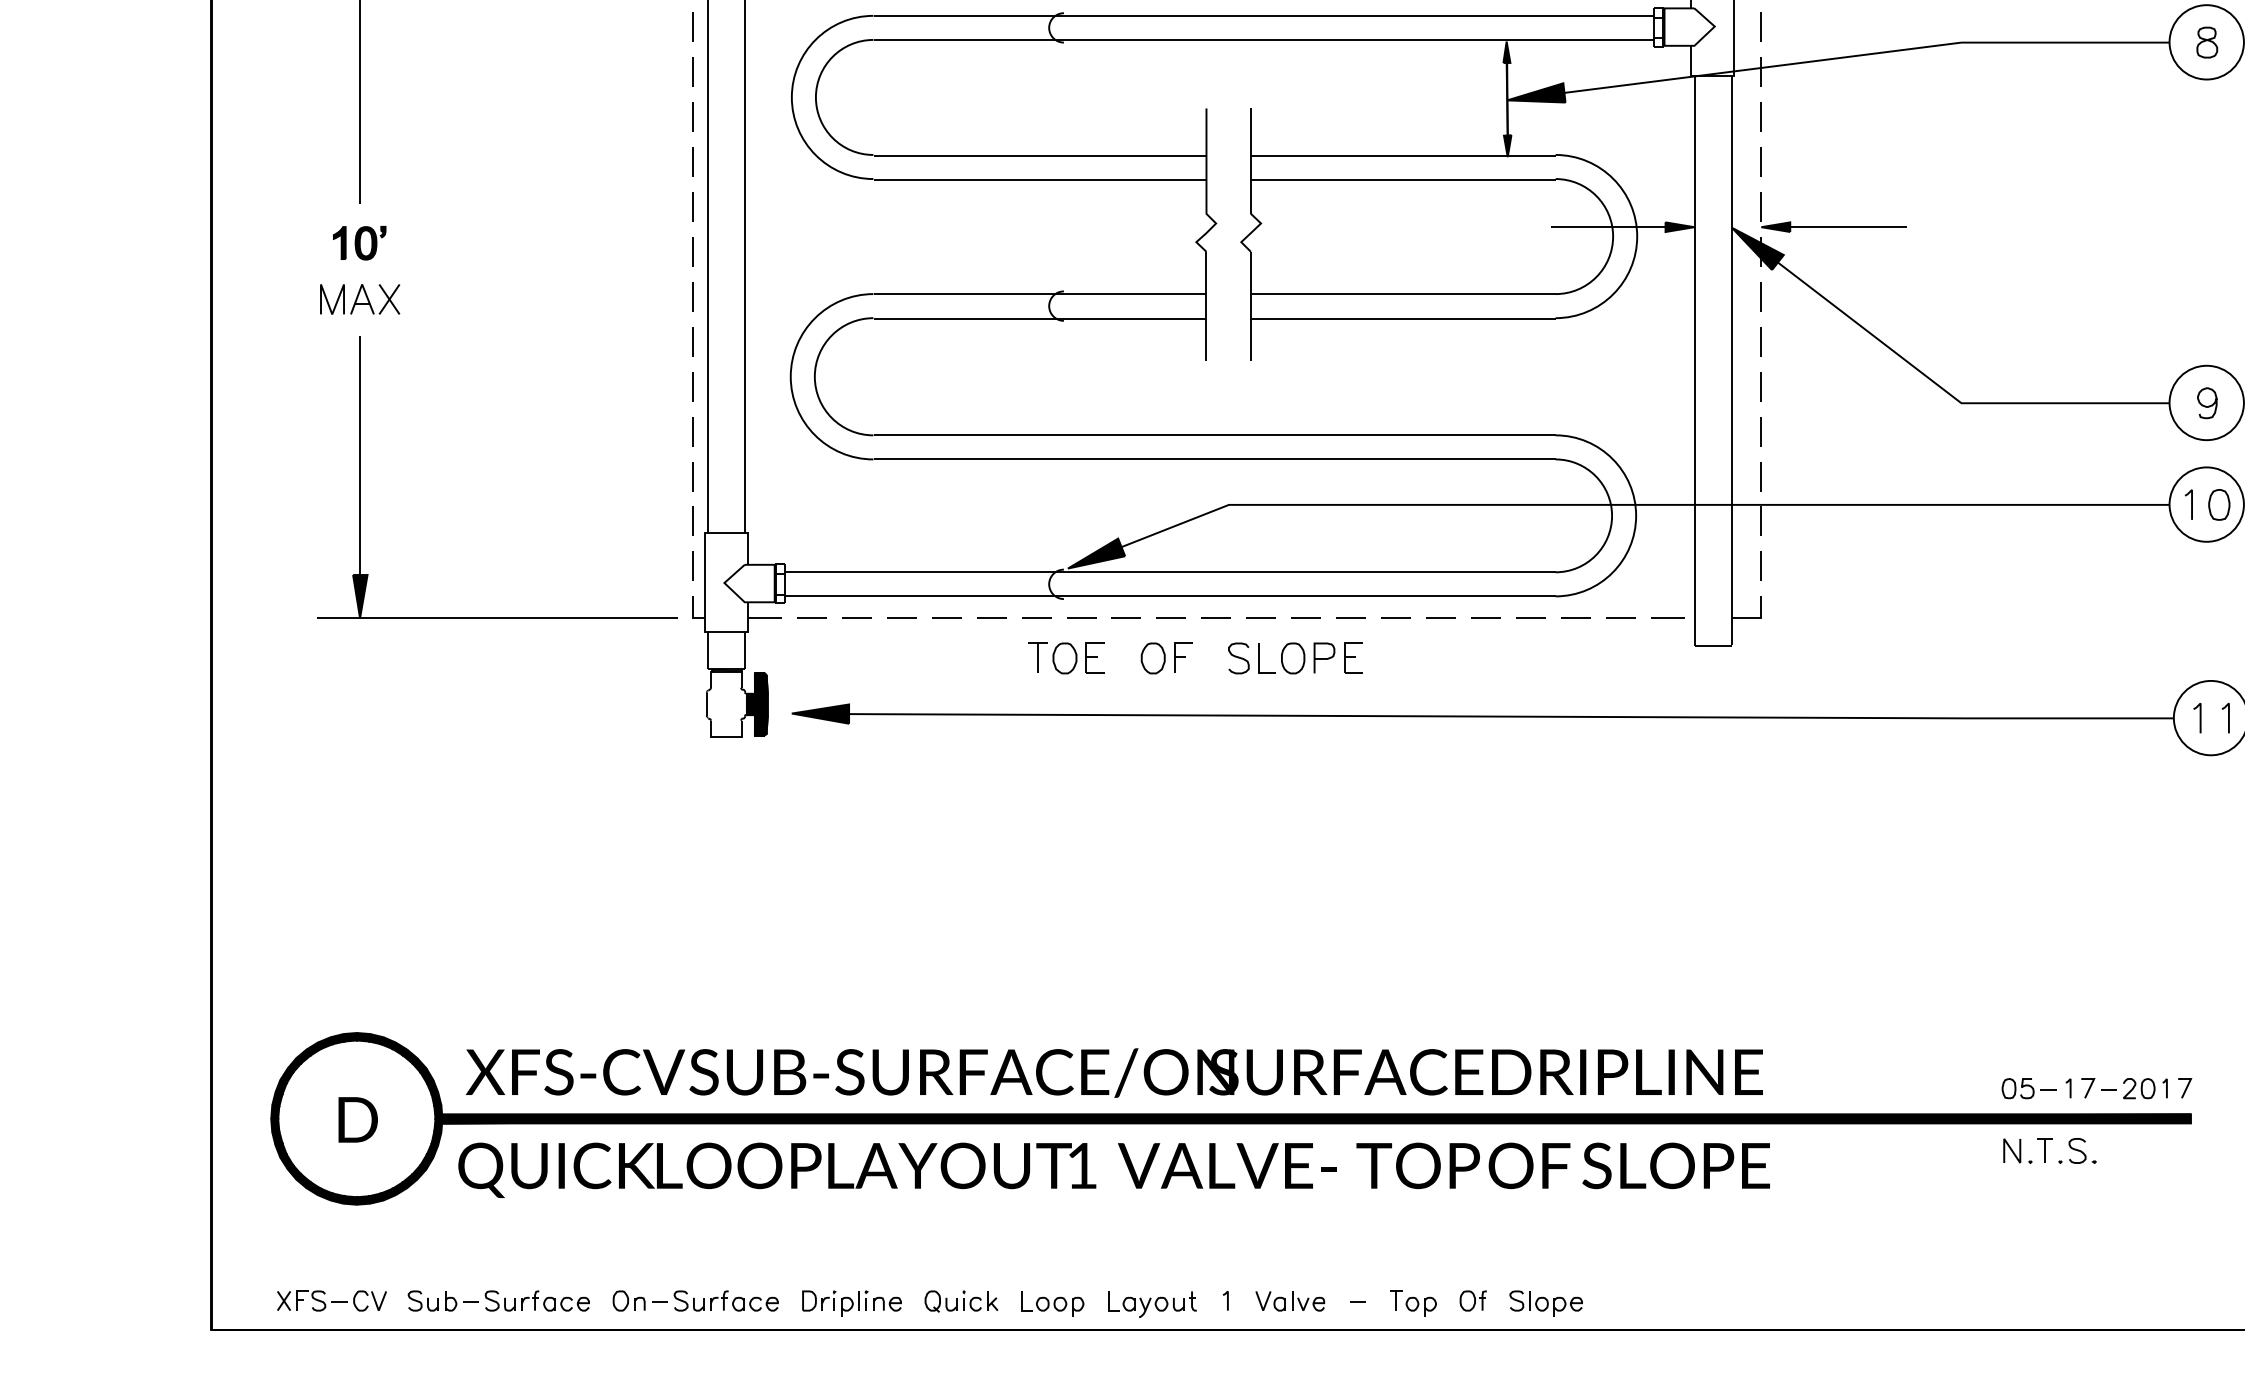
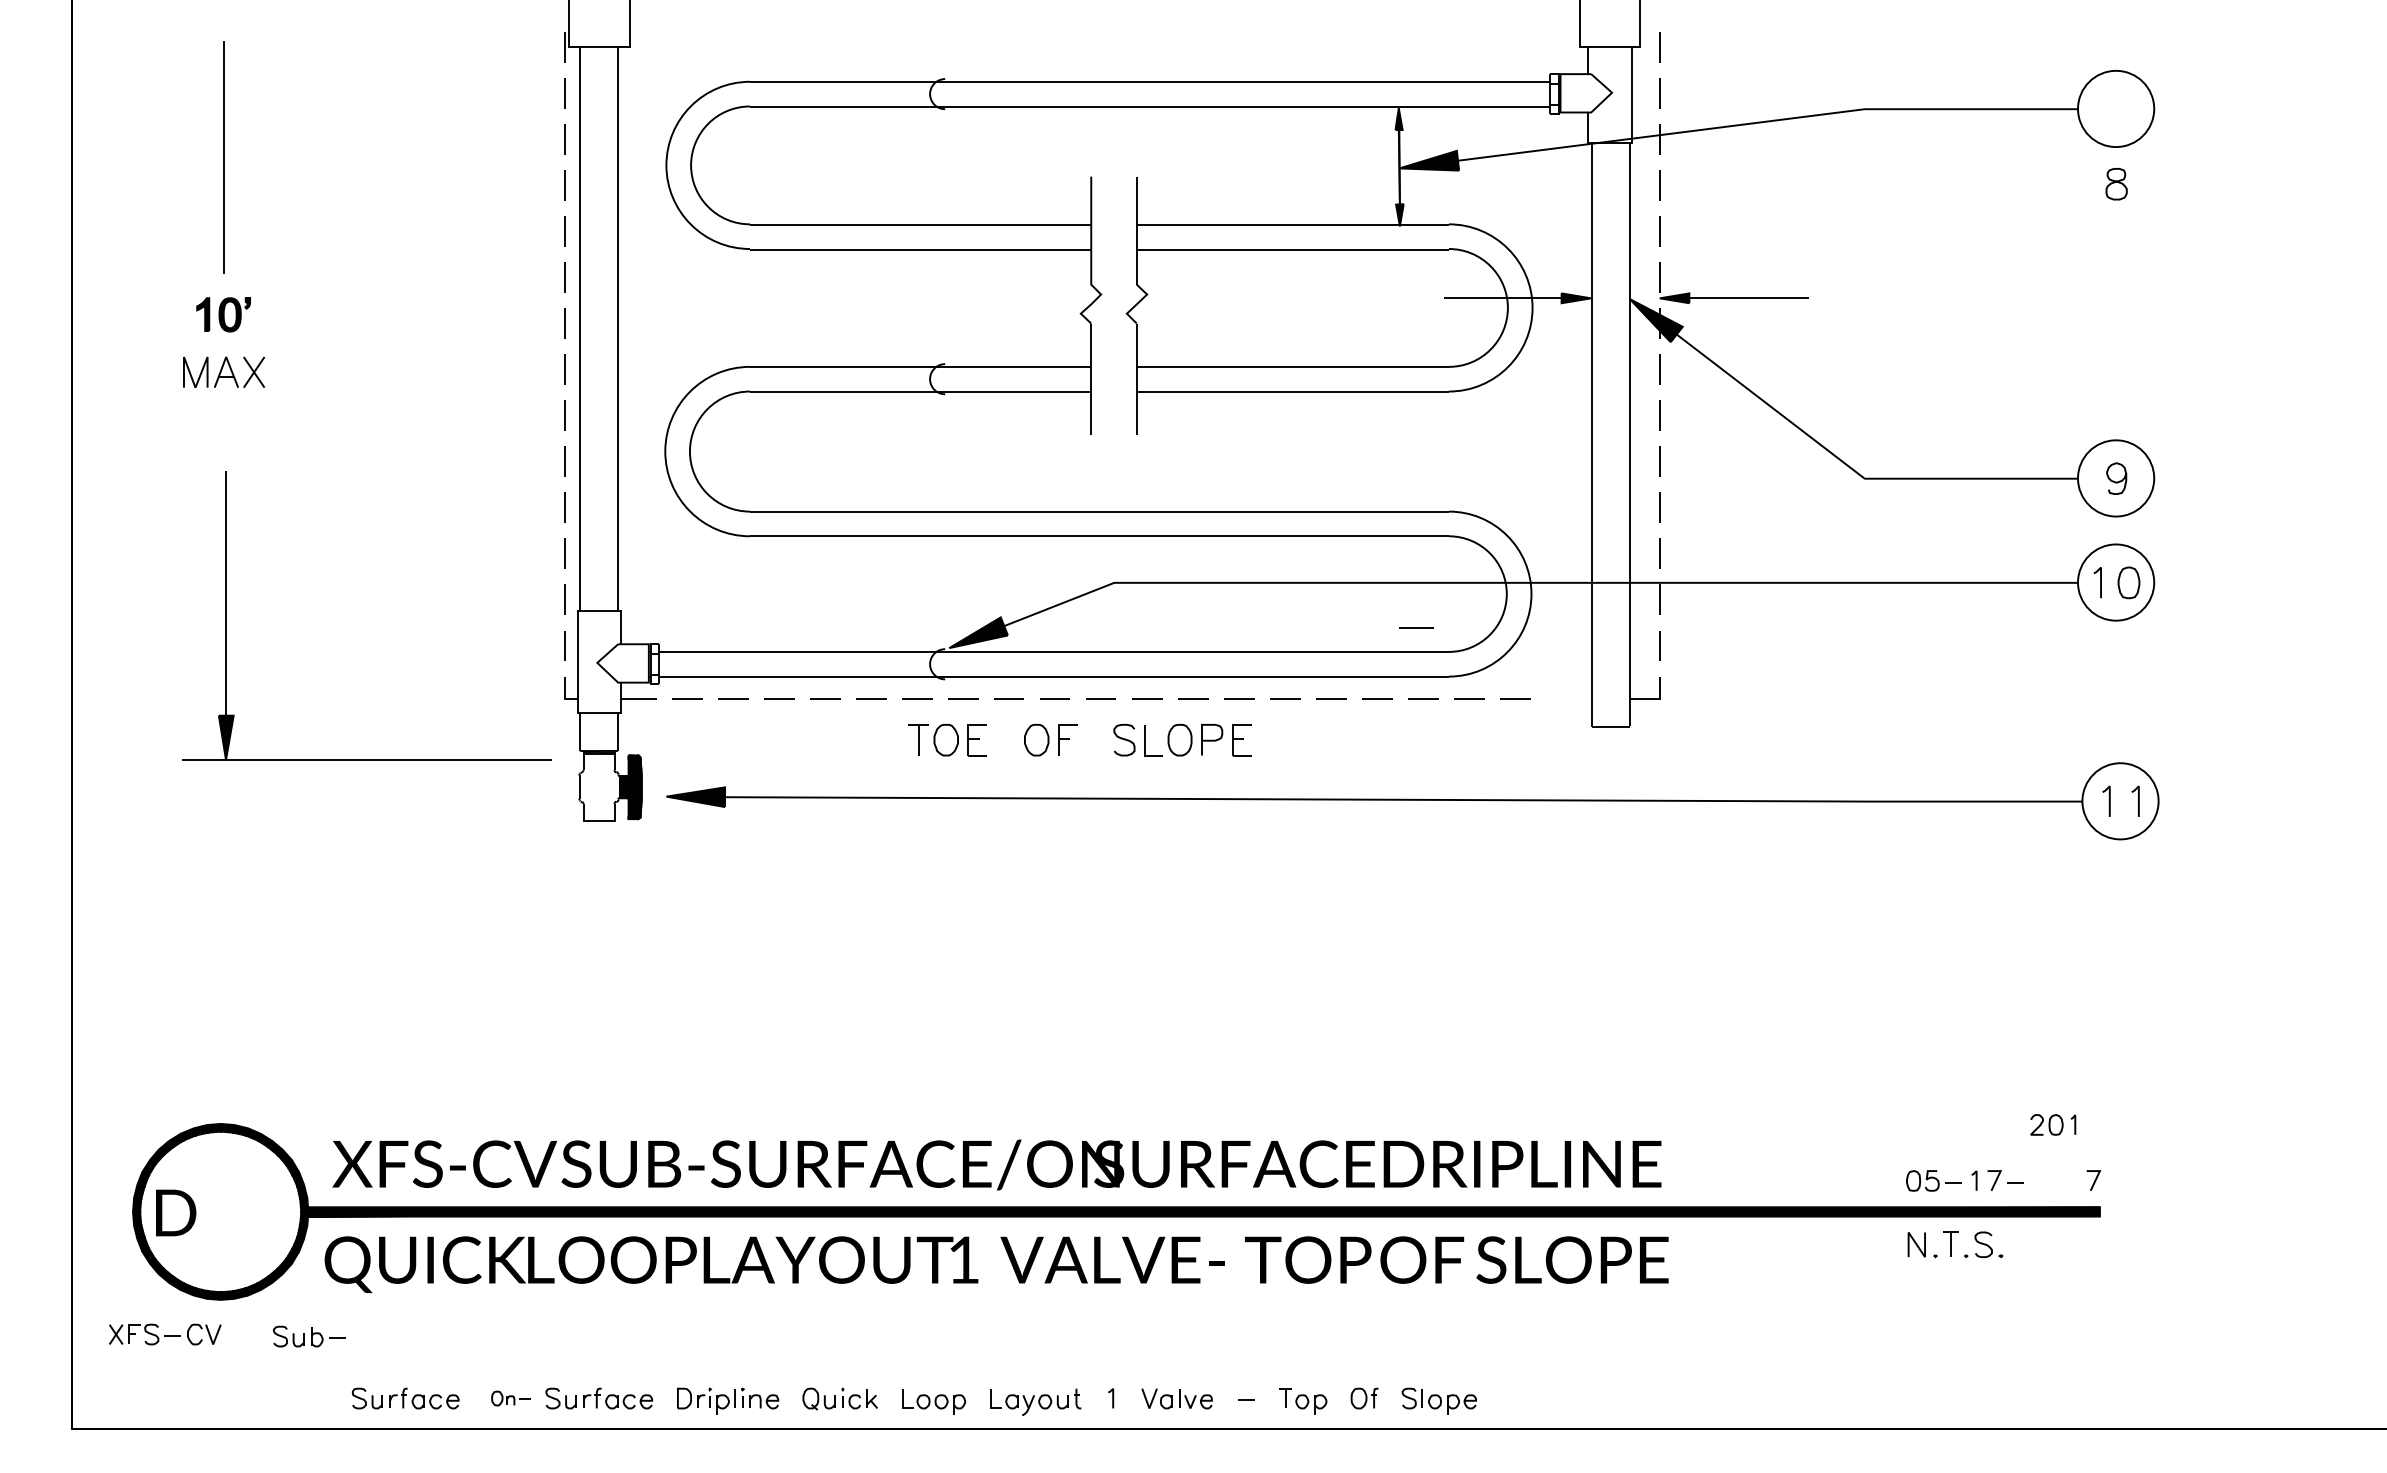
part: (2207, 42) -> (2116, 184), moved
part: (360, 477) -> (226, 615), moved
line: (1667, 617) -> (1416, 627), moved
part: (2145, 1088) -> (2053, 1124), moved
text: (358, 1119) -> (176, 1212), moved
part: (332, 1300) -> (165, 1334), moved
part: (443, 1300) -> (309, 1336), moved
part: (640, 1300) -> (511, 1398), size x0.7

